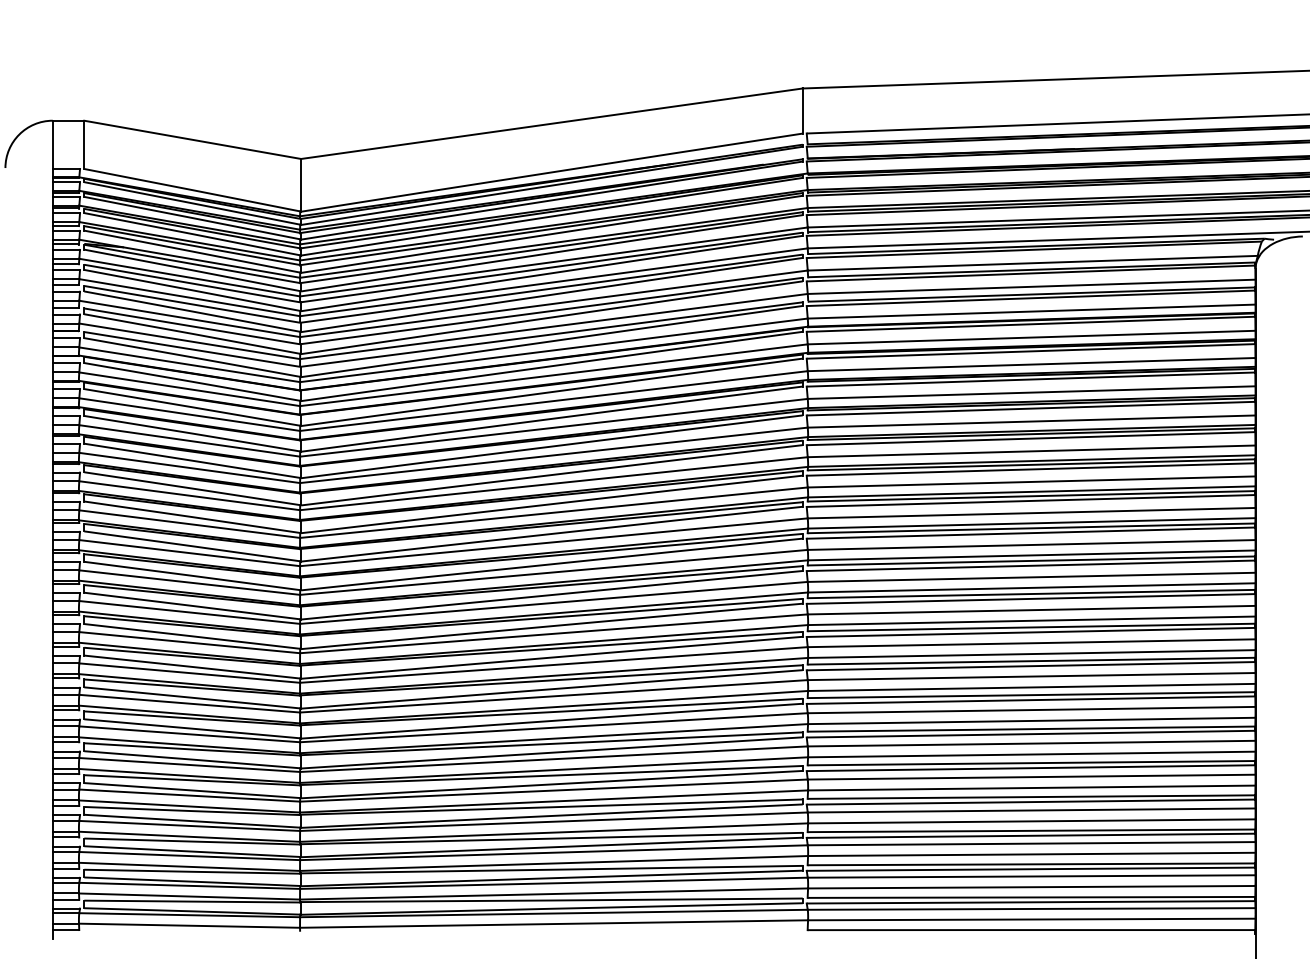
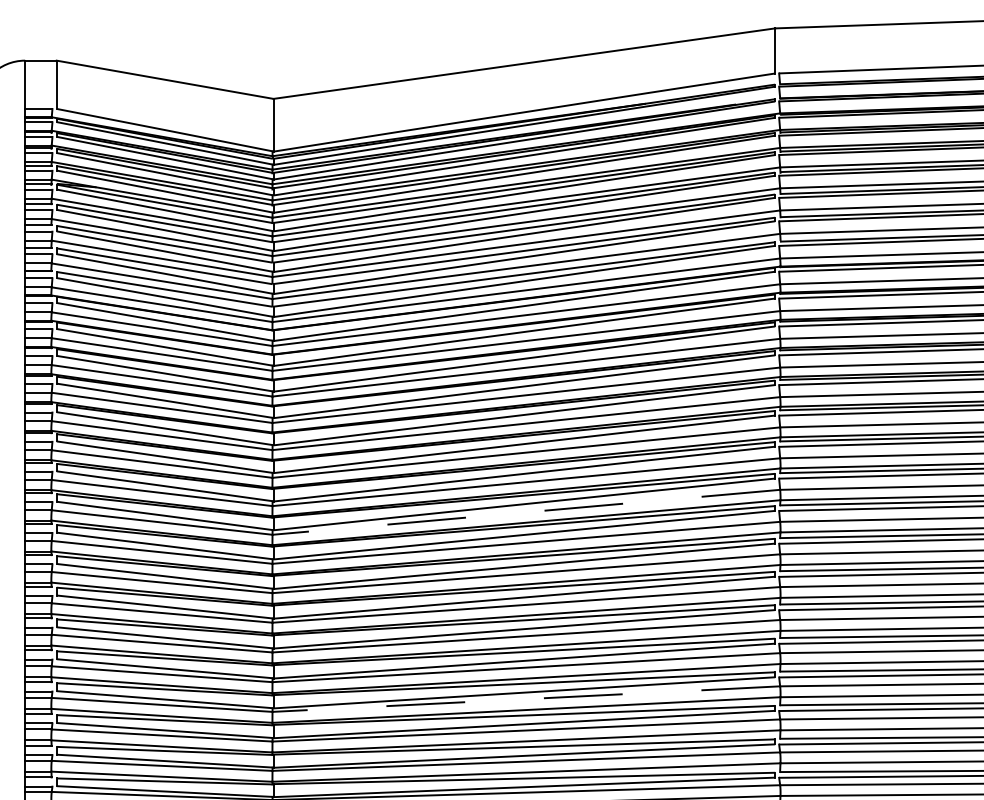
line: (553, 572) -> (525, 512), solid -> dashed
line: (553, 759) -> (525, 699), solid -> dashed

